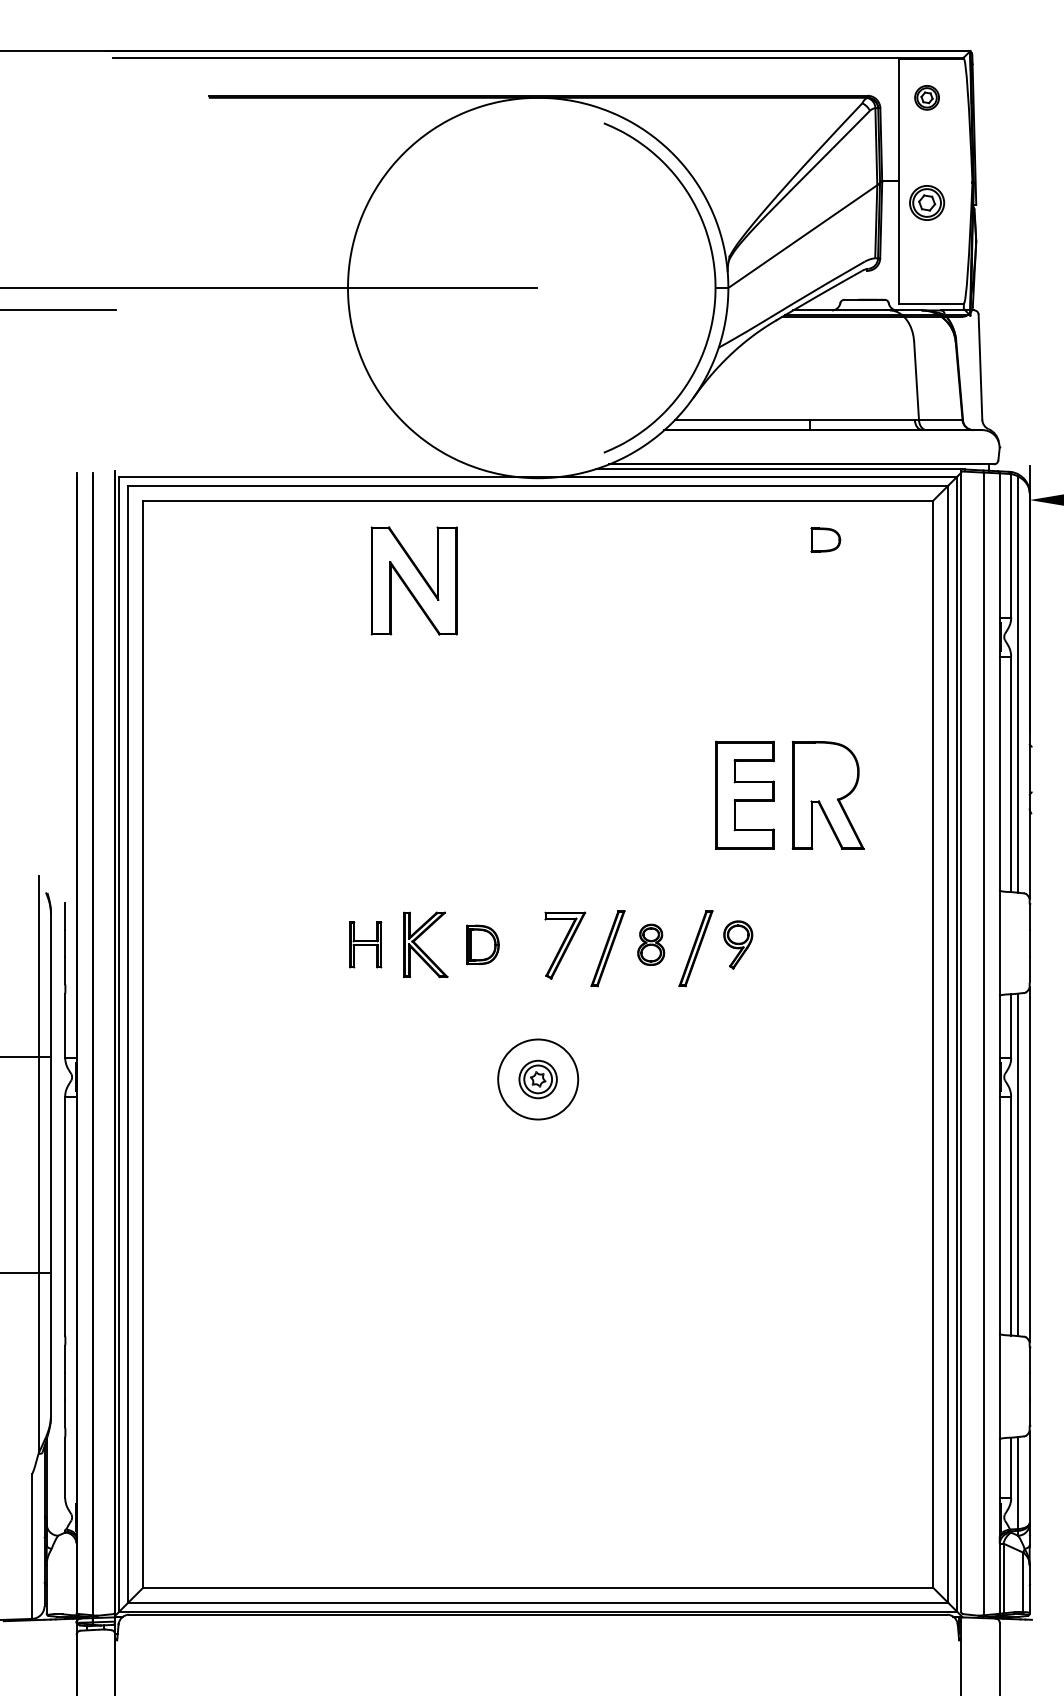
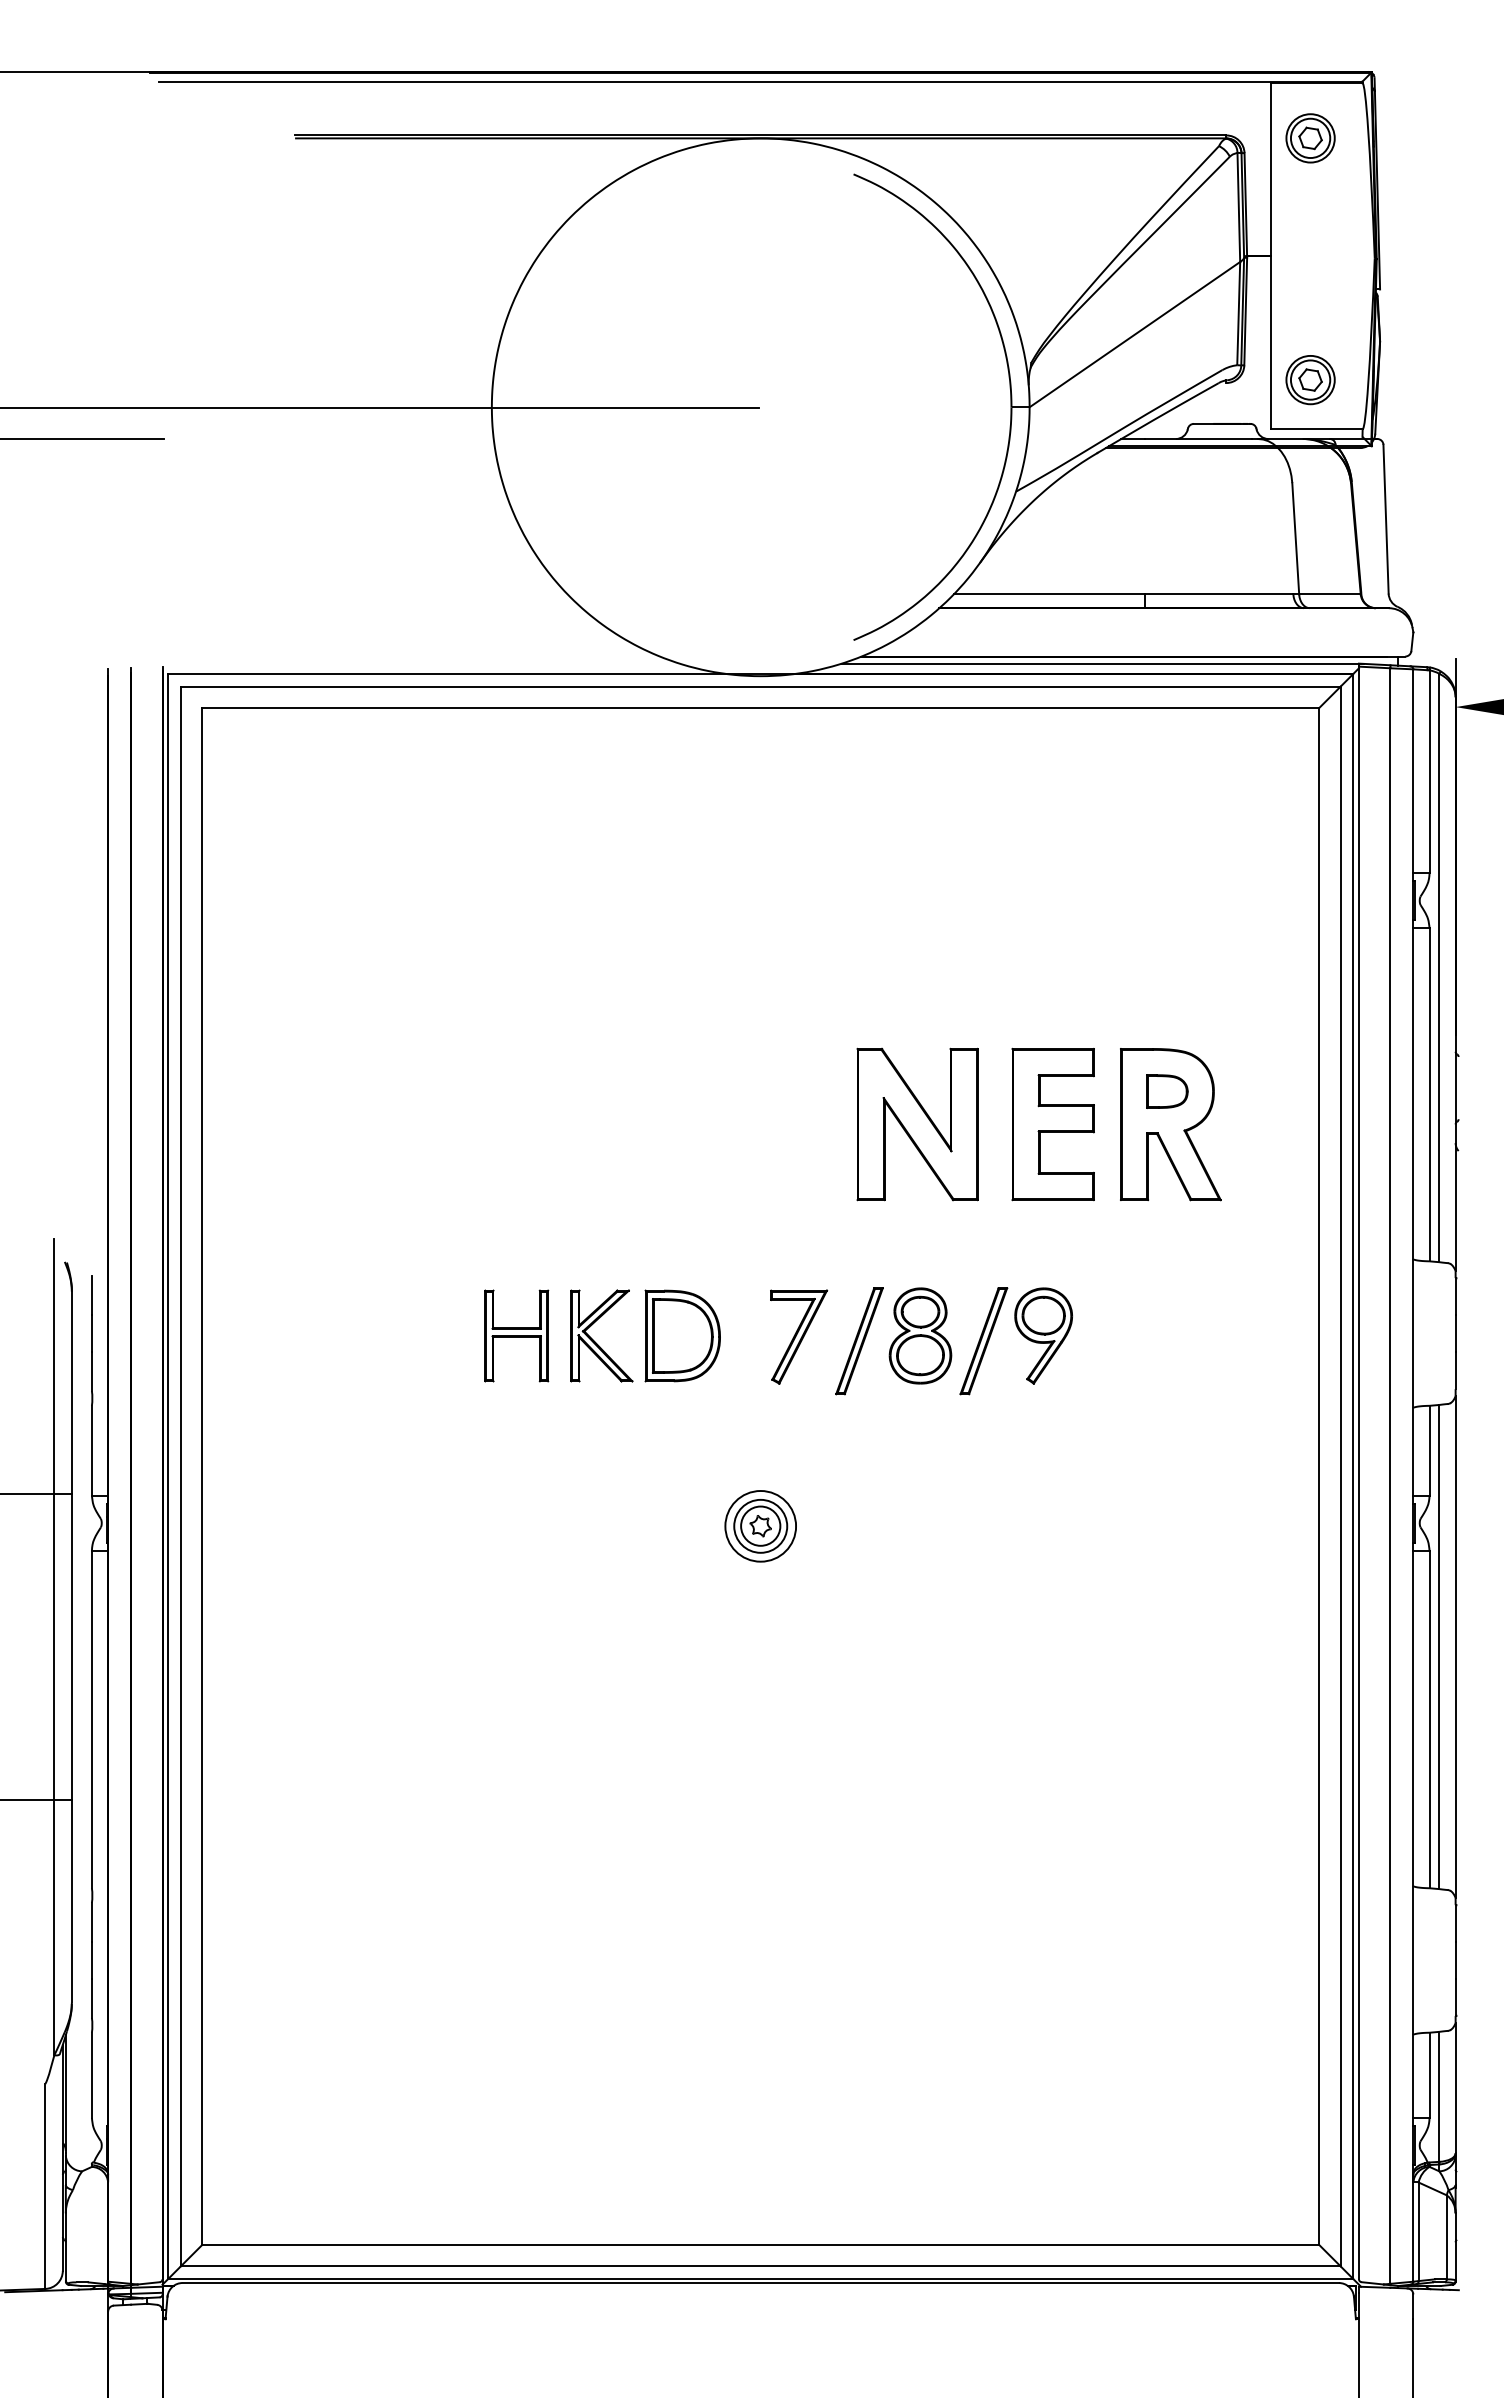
part: (927, 97) -> (1310, 138), size x1.43
part: (927, 203) -> (1310, 380), moved
part: (825, 539) -> (1167, 1091), moved
part: (414, 580) -> (917, 1124), moved
part: (365, 944) -> (516, 1335), size x1.43
part: (482, 944) -> (682, 1335), size x1.67
part: (651, 944) -> (920, 1335), size x1.67
part: (738, 944) -> (1043, 1335), size x1.43
circle: (538, 1079) -> (760, 1526), size x0.62

